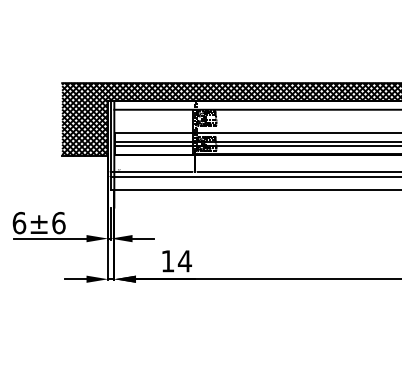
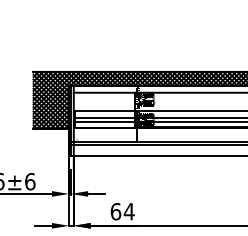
text: (167, 261) -> (115, 211), 14 -> 64

